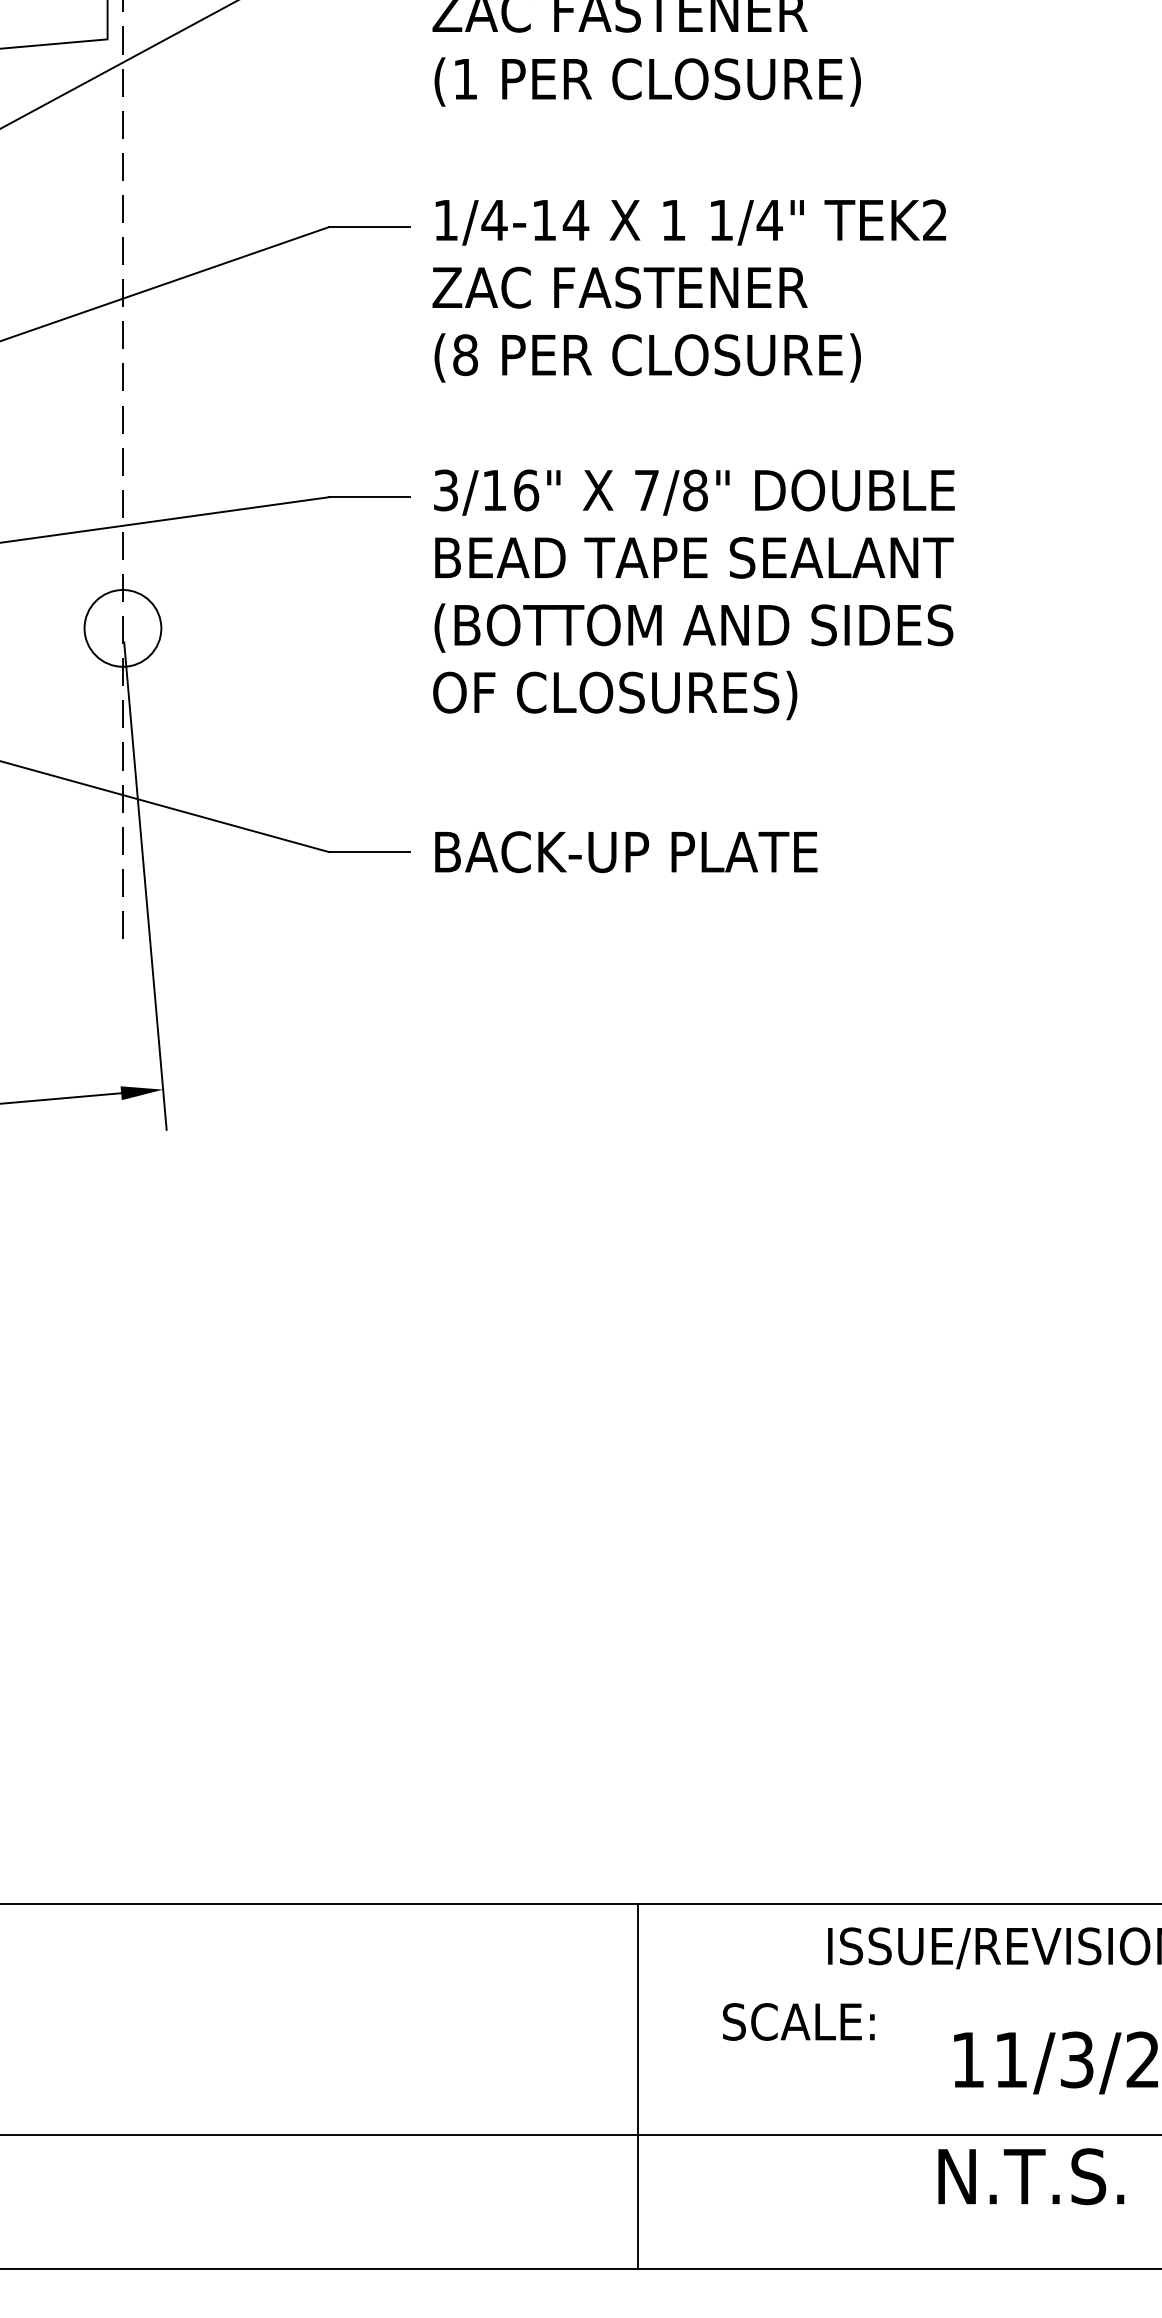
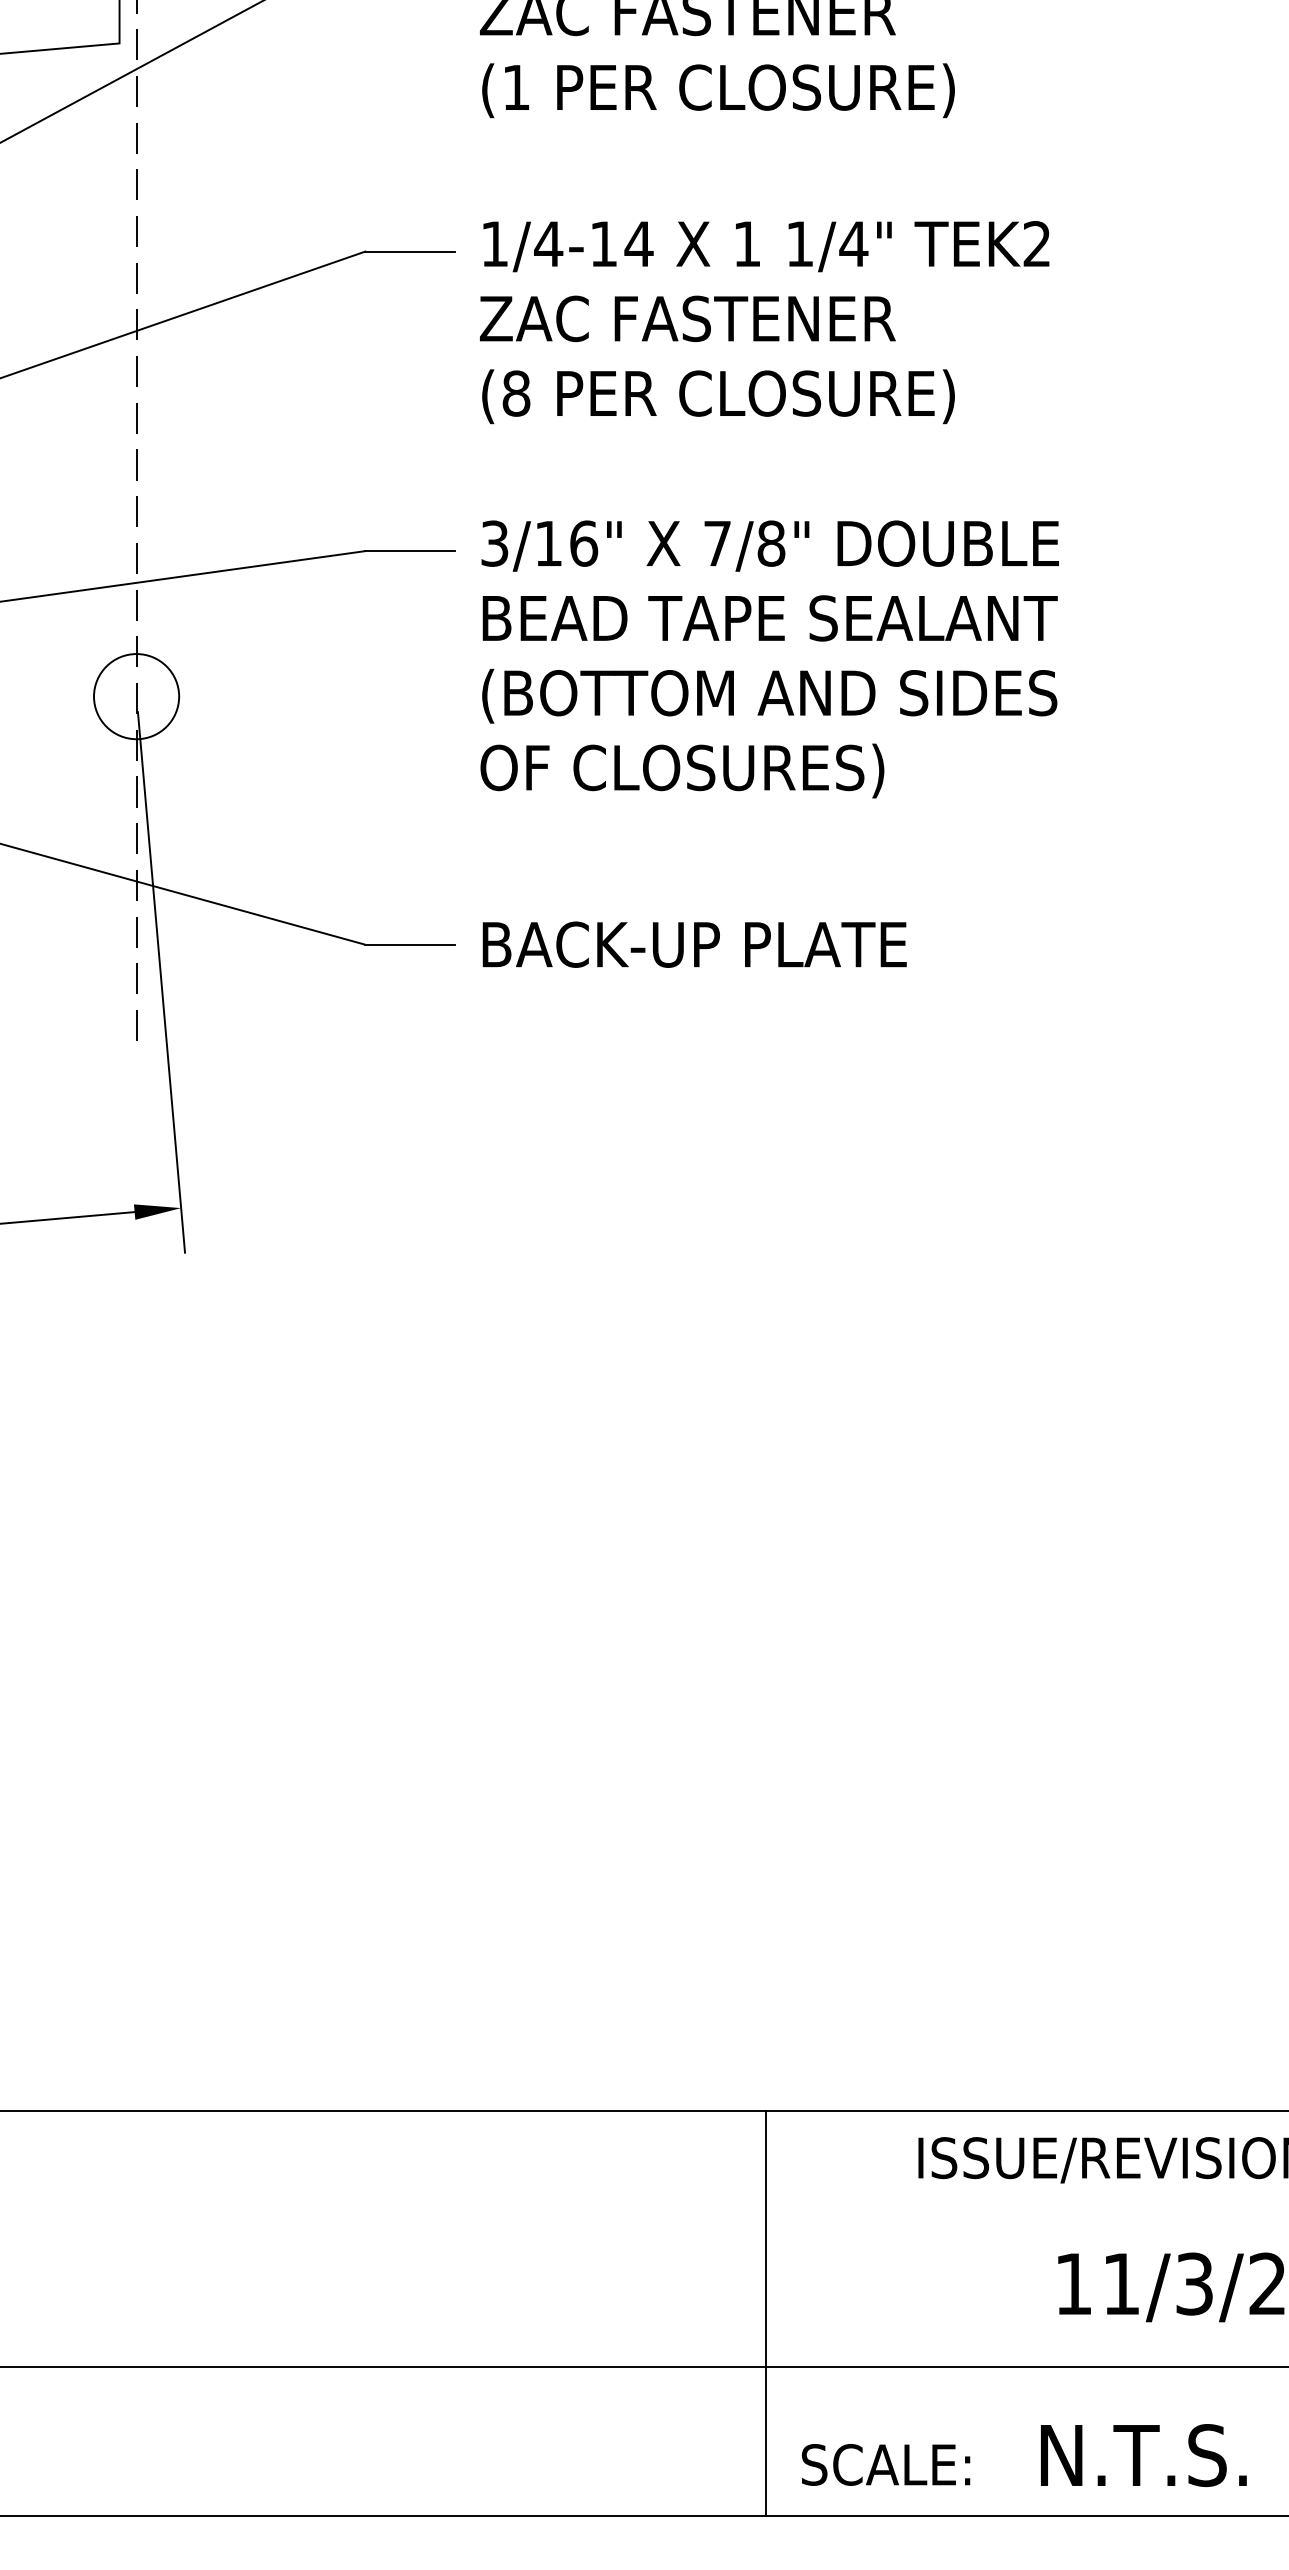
text: (798, 2021) -> (885, 2464), moved
line: (637, 2086) -> (765, 2313), moved
text: (1030, 2176) -> (1143, 2455), moved

